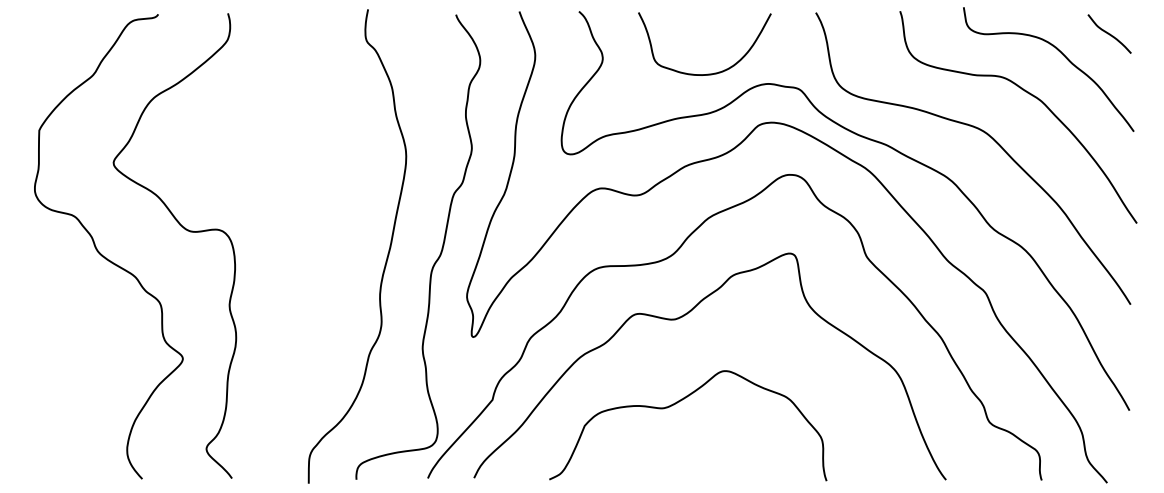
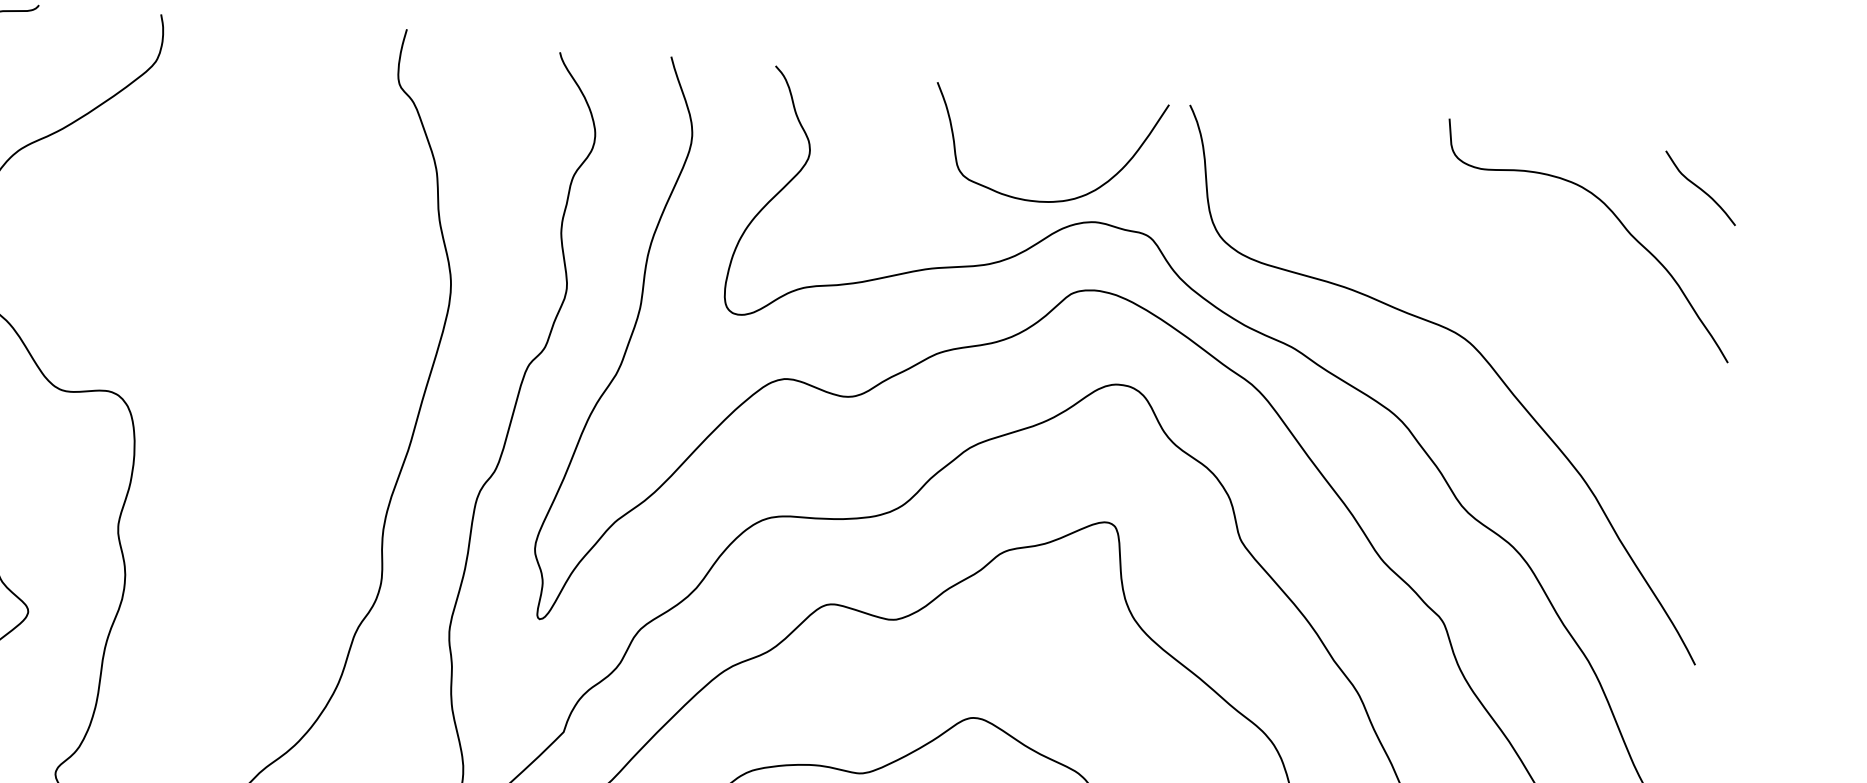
curve: (707, 73) -> (1048, 199), moved
curve: (1030, 95) -> (1552, 283), removed

